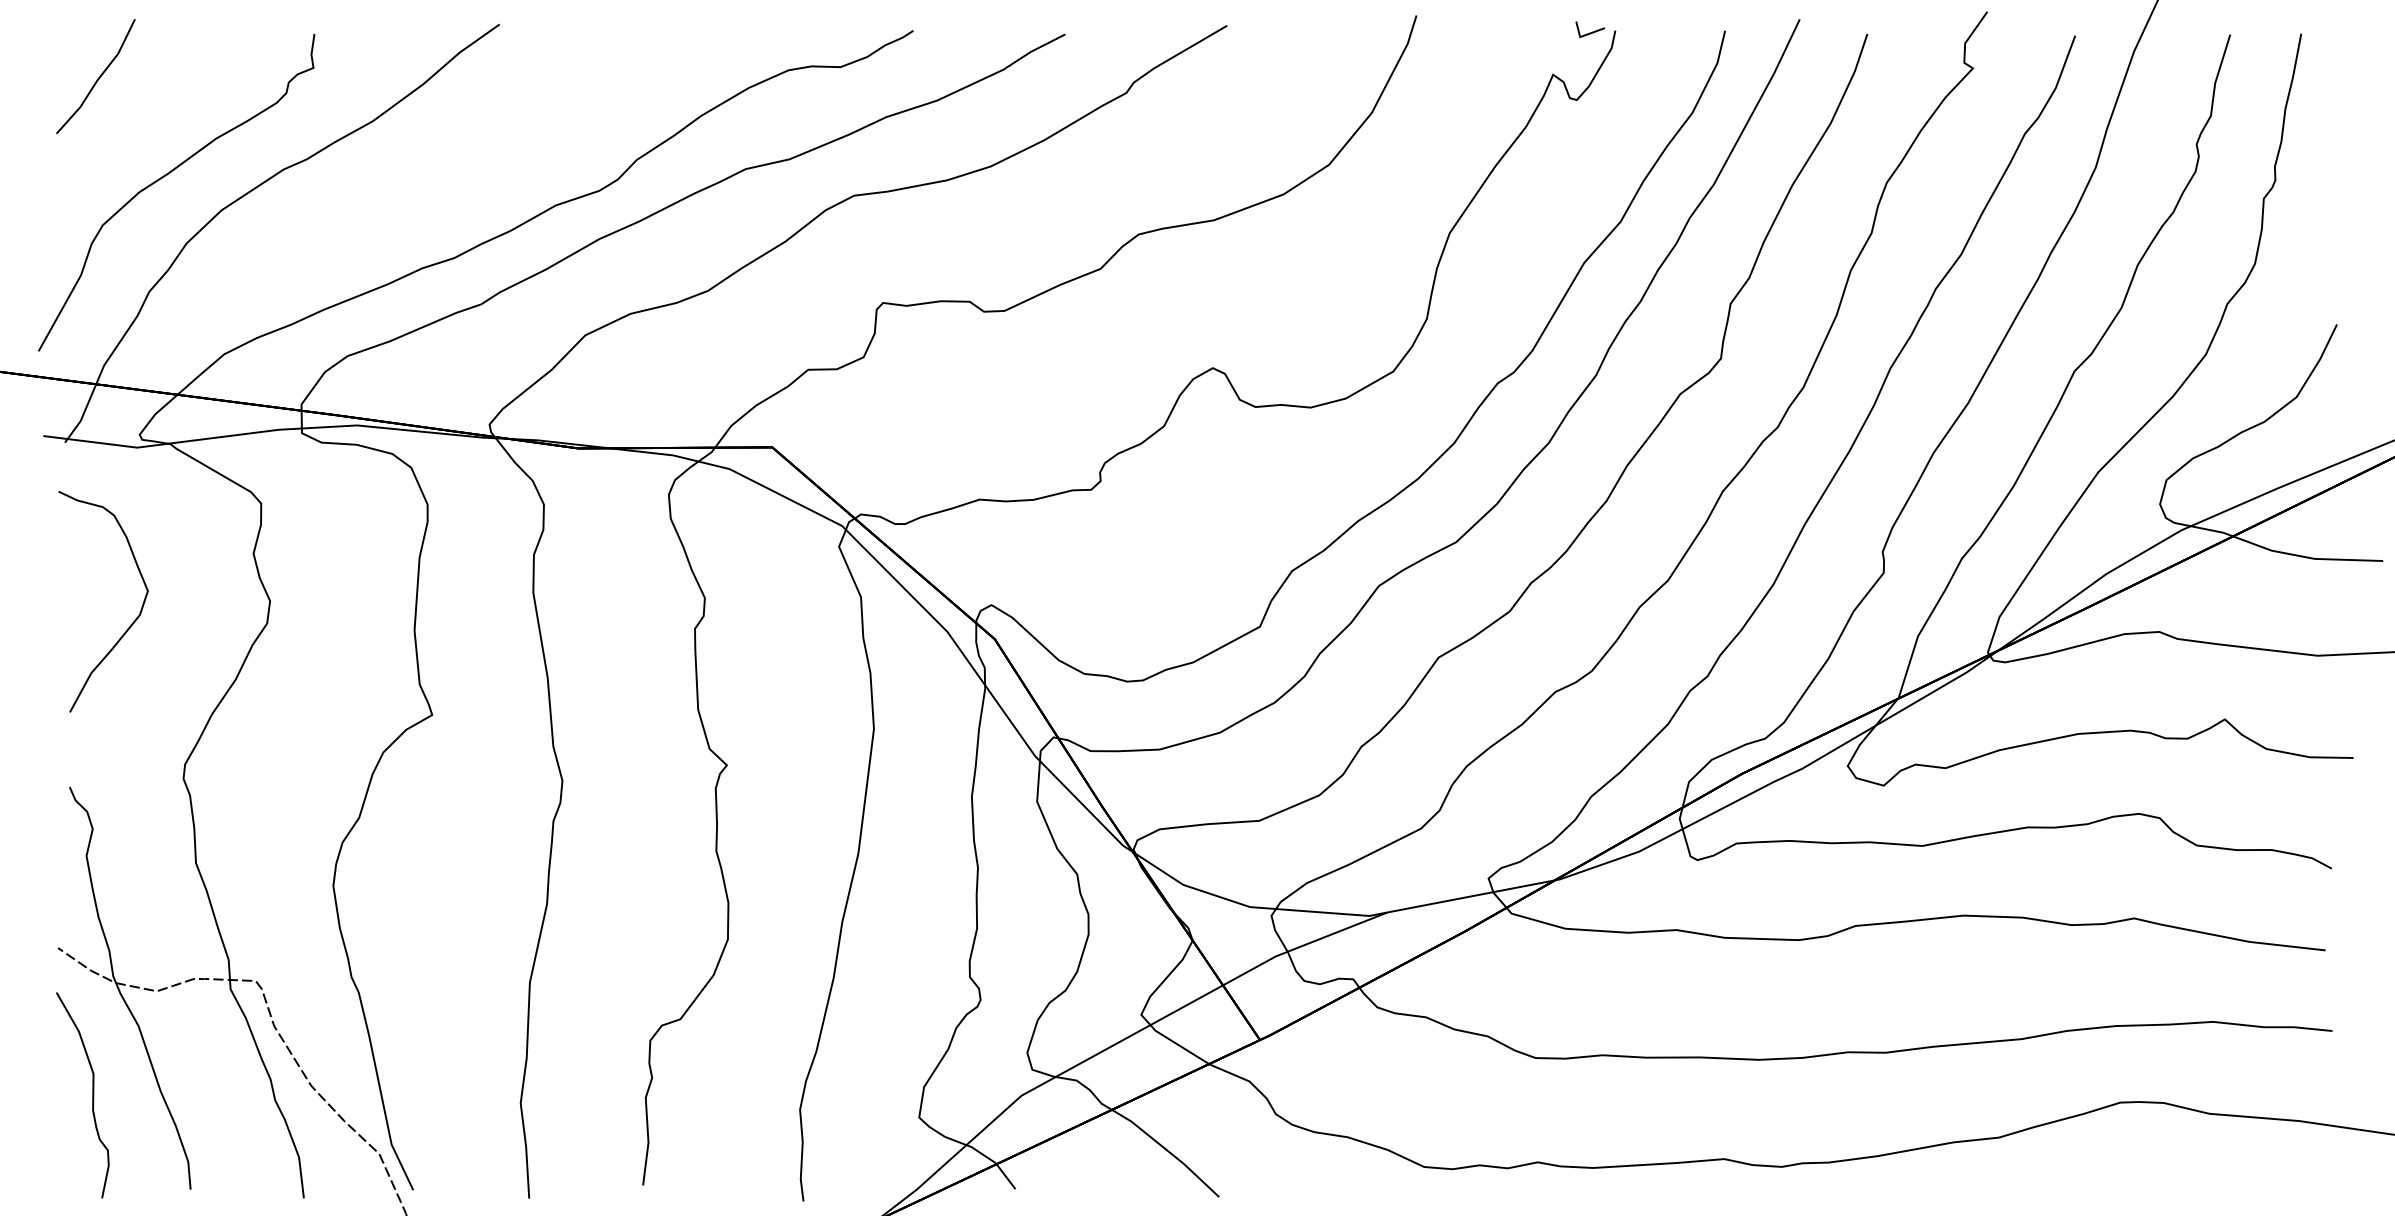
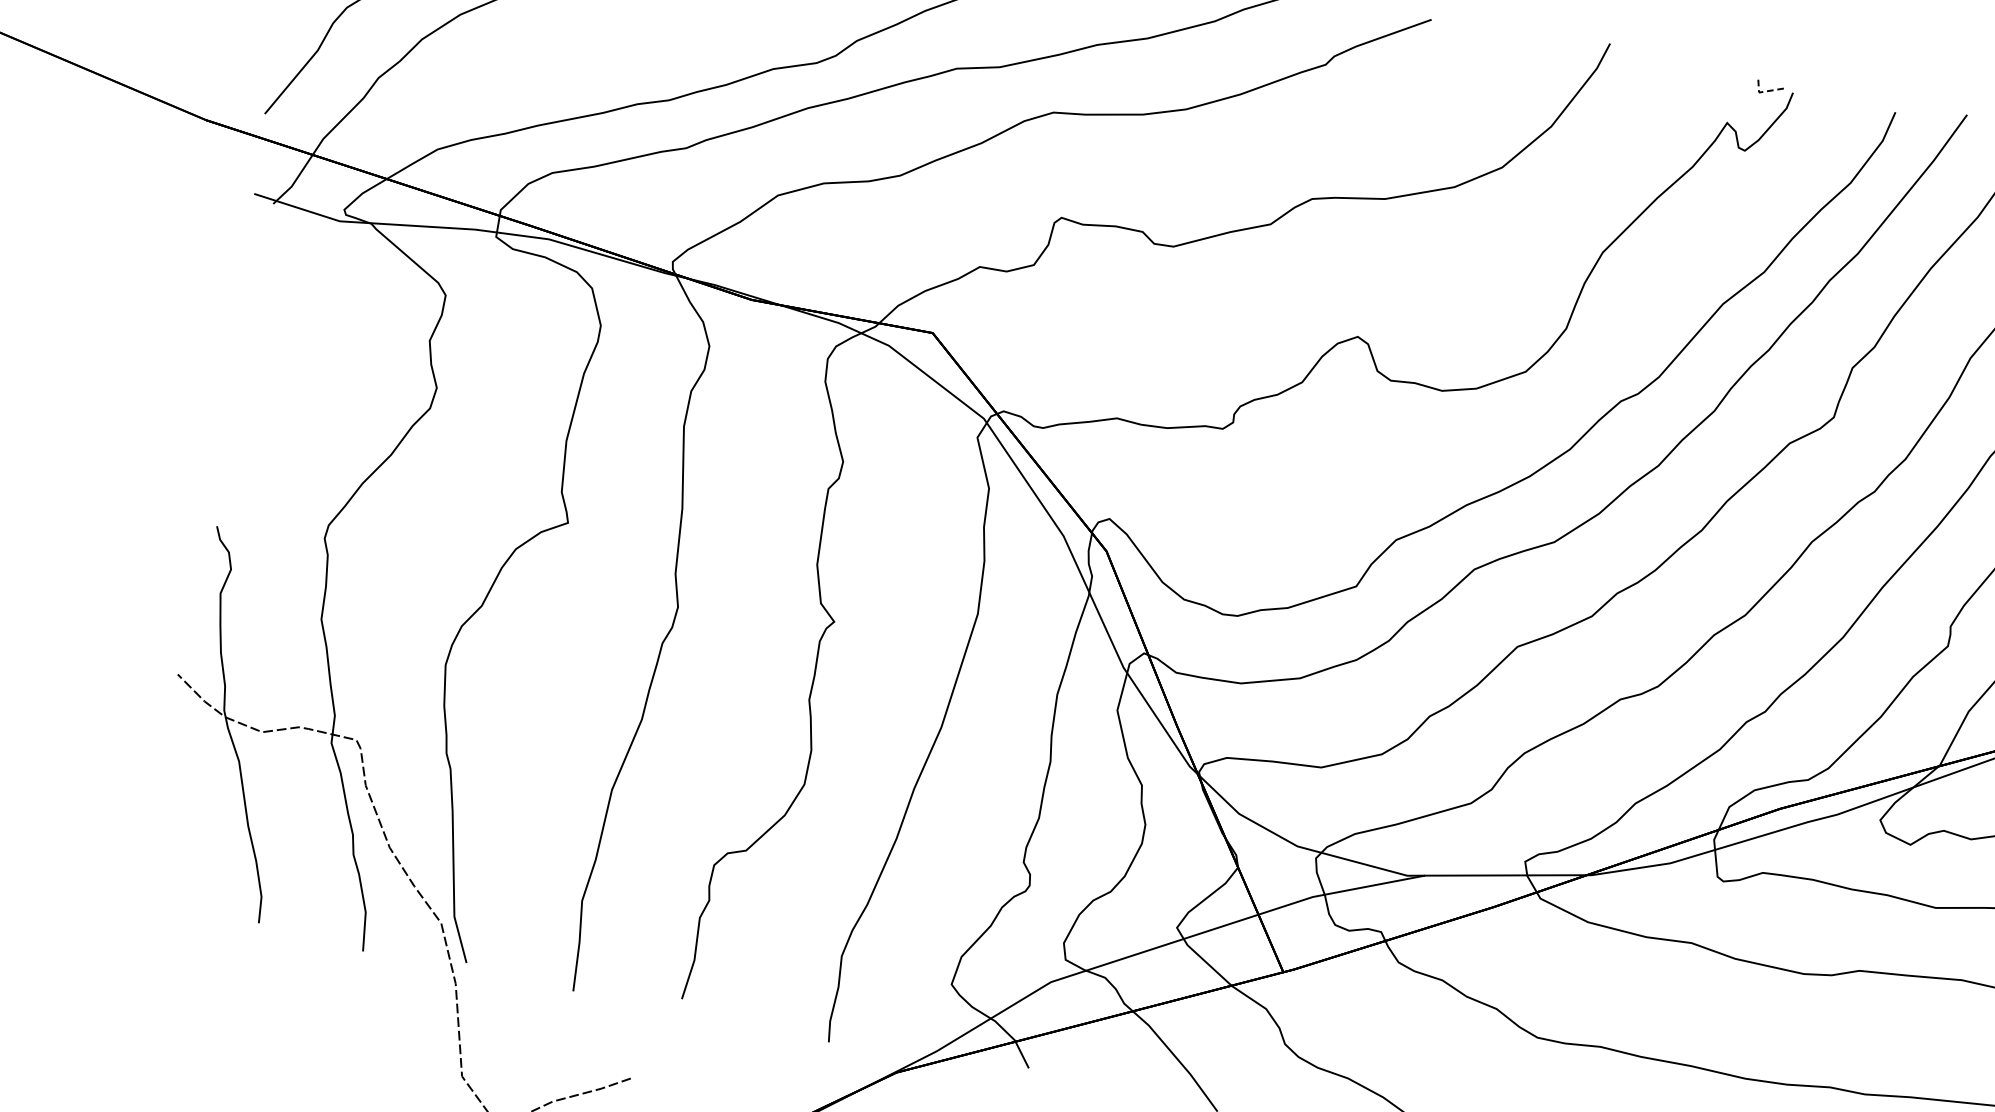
line: (1583, 35) -> (1762, 91), solid -> dashed
curve: (131, 623) -> (303, 384), removed
curve: (92, 1095) -> (183, 818), removed

